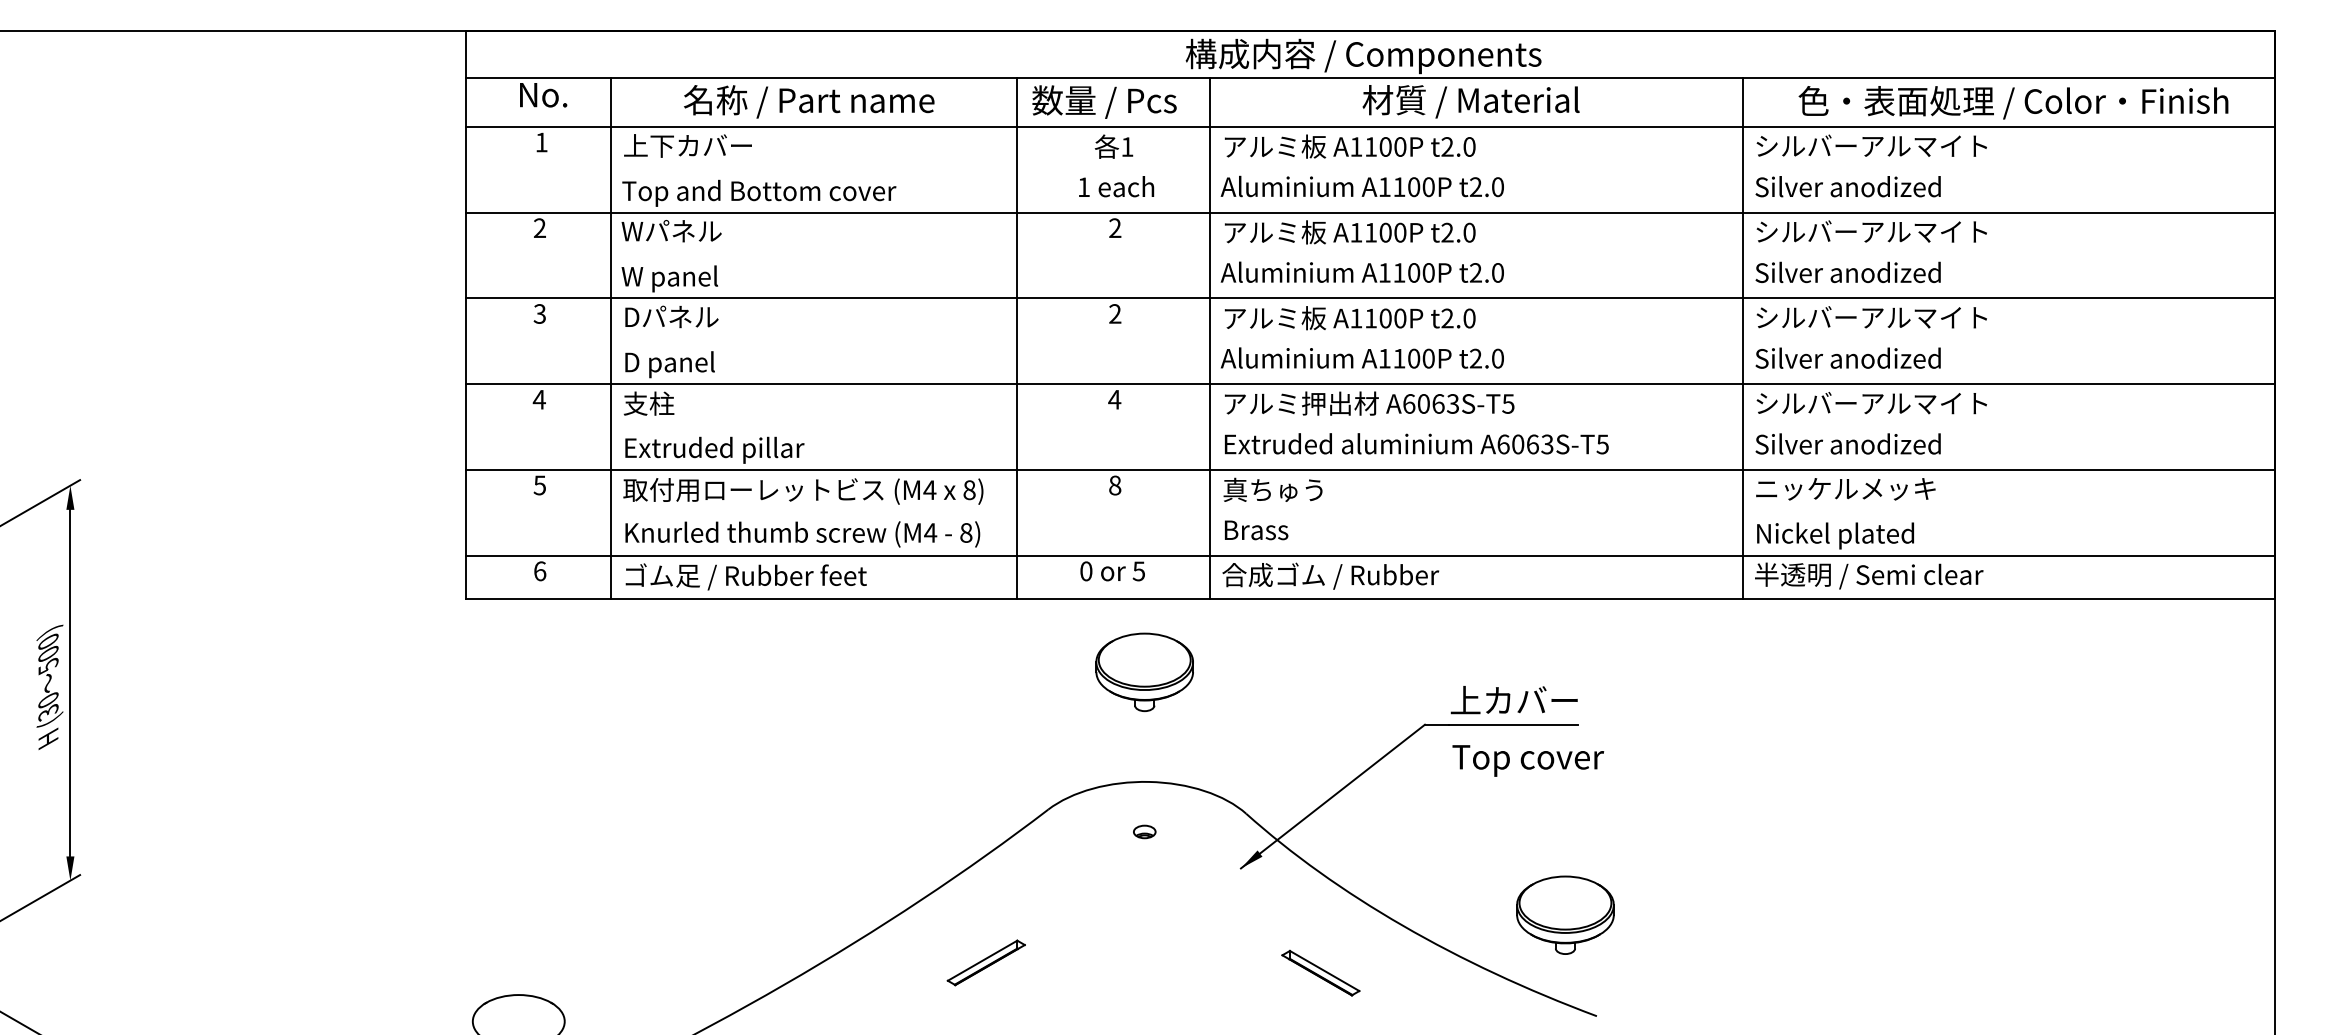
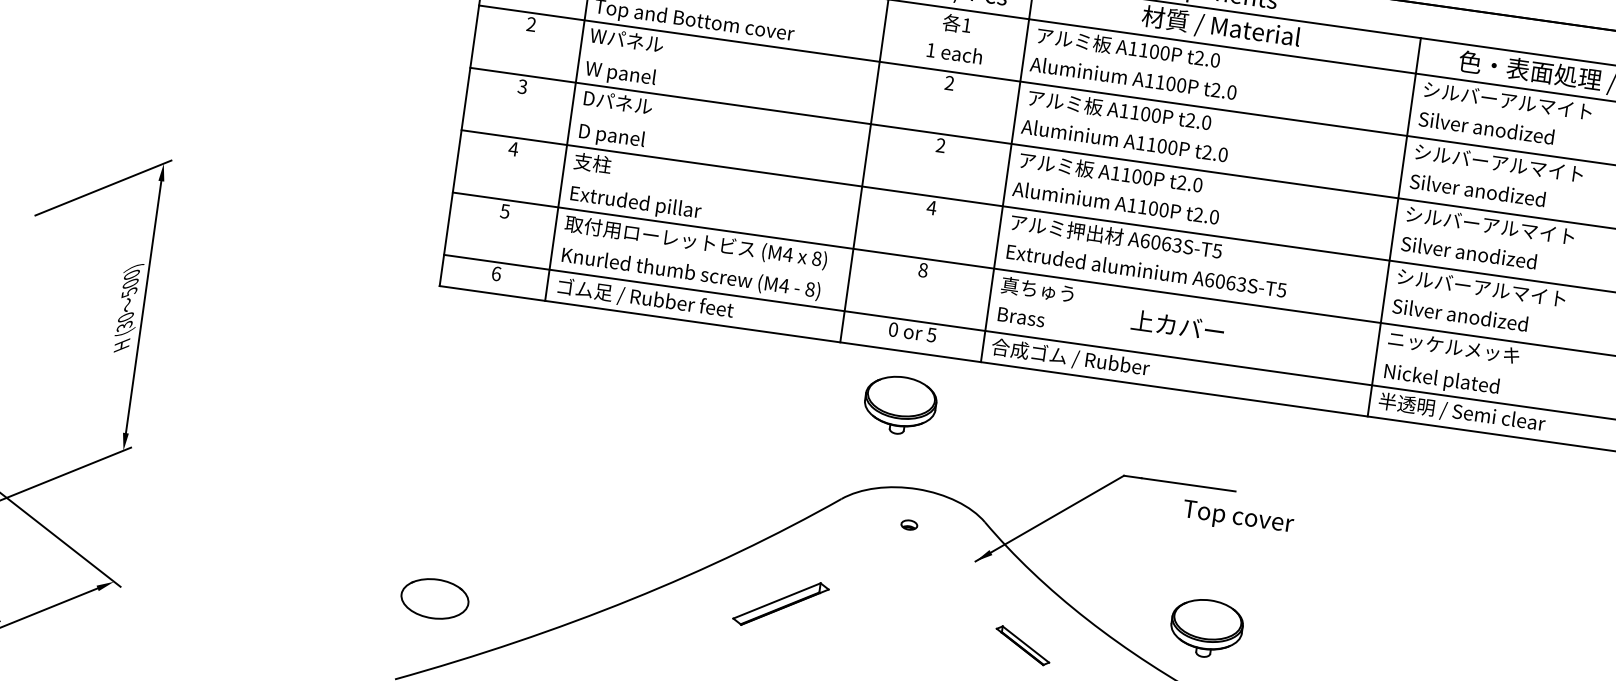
part: (1144, 672) -> (900, 405), moved
text: (1513, 700) -> (1177, 325), moved
text: (1528, 760) -> (1238, 518), moved
part: (985, 962) -> (780, 603), size x1.6

